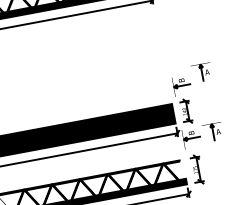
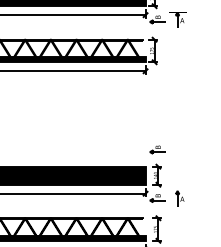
part: (204, 72) -> (179, 143), removed

